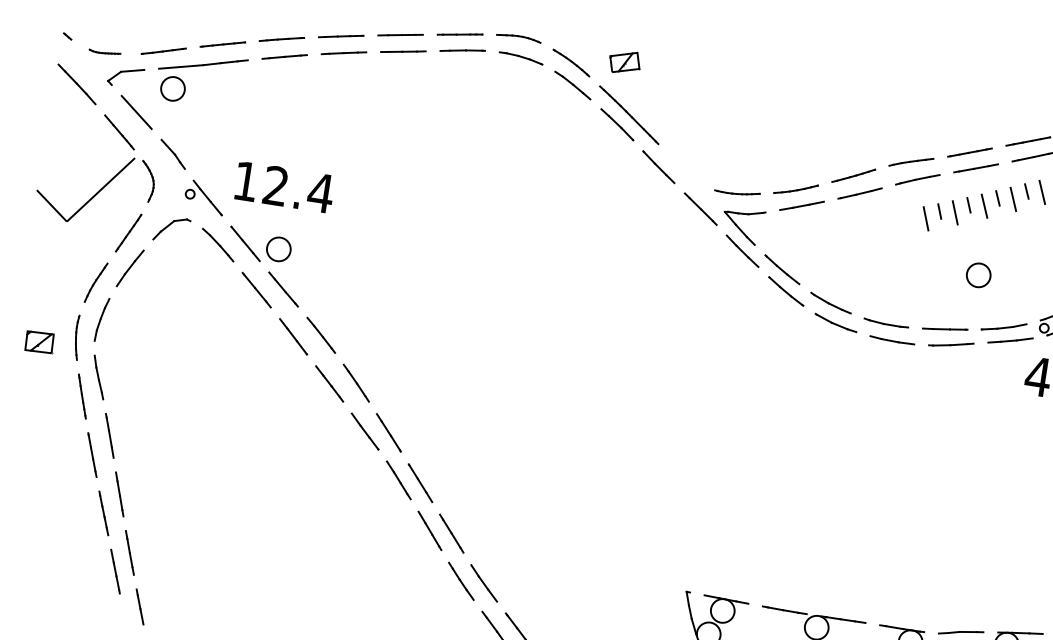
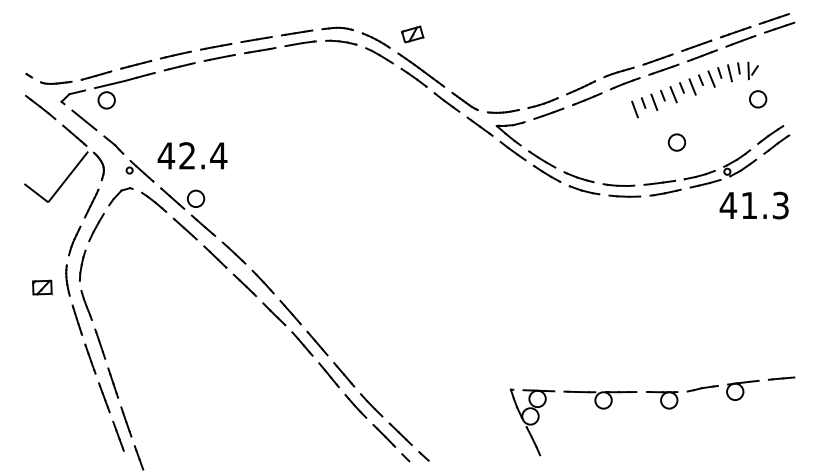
part: (105, 52) -> (56, 82), size x1.43
line: (684, 168) -> (464, 100), added
text: (246, 180) -> (166, 155), 12.4 -> 42.4

